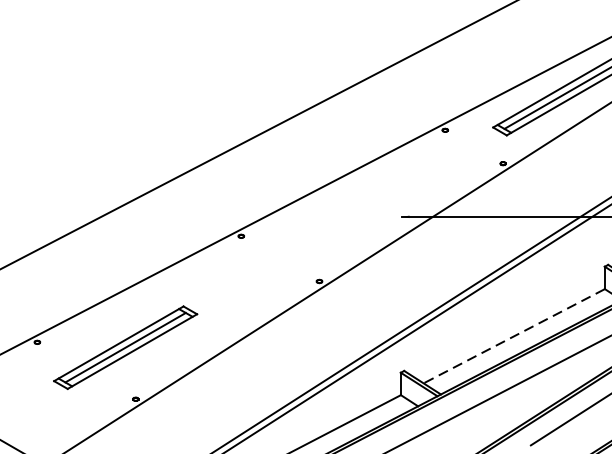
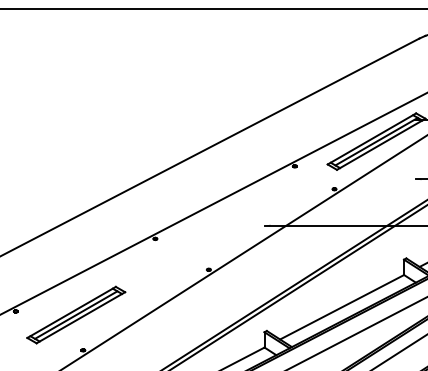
line: (514, 336) -> (342, 307), dashed -> solid

